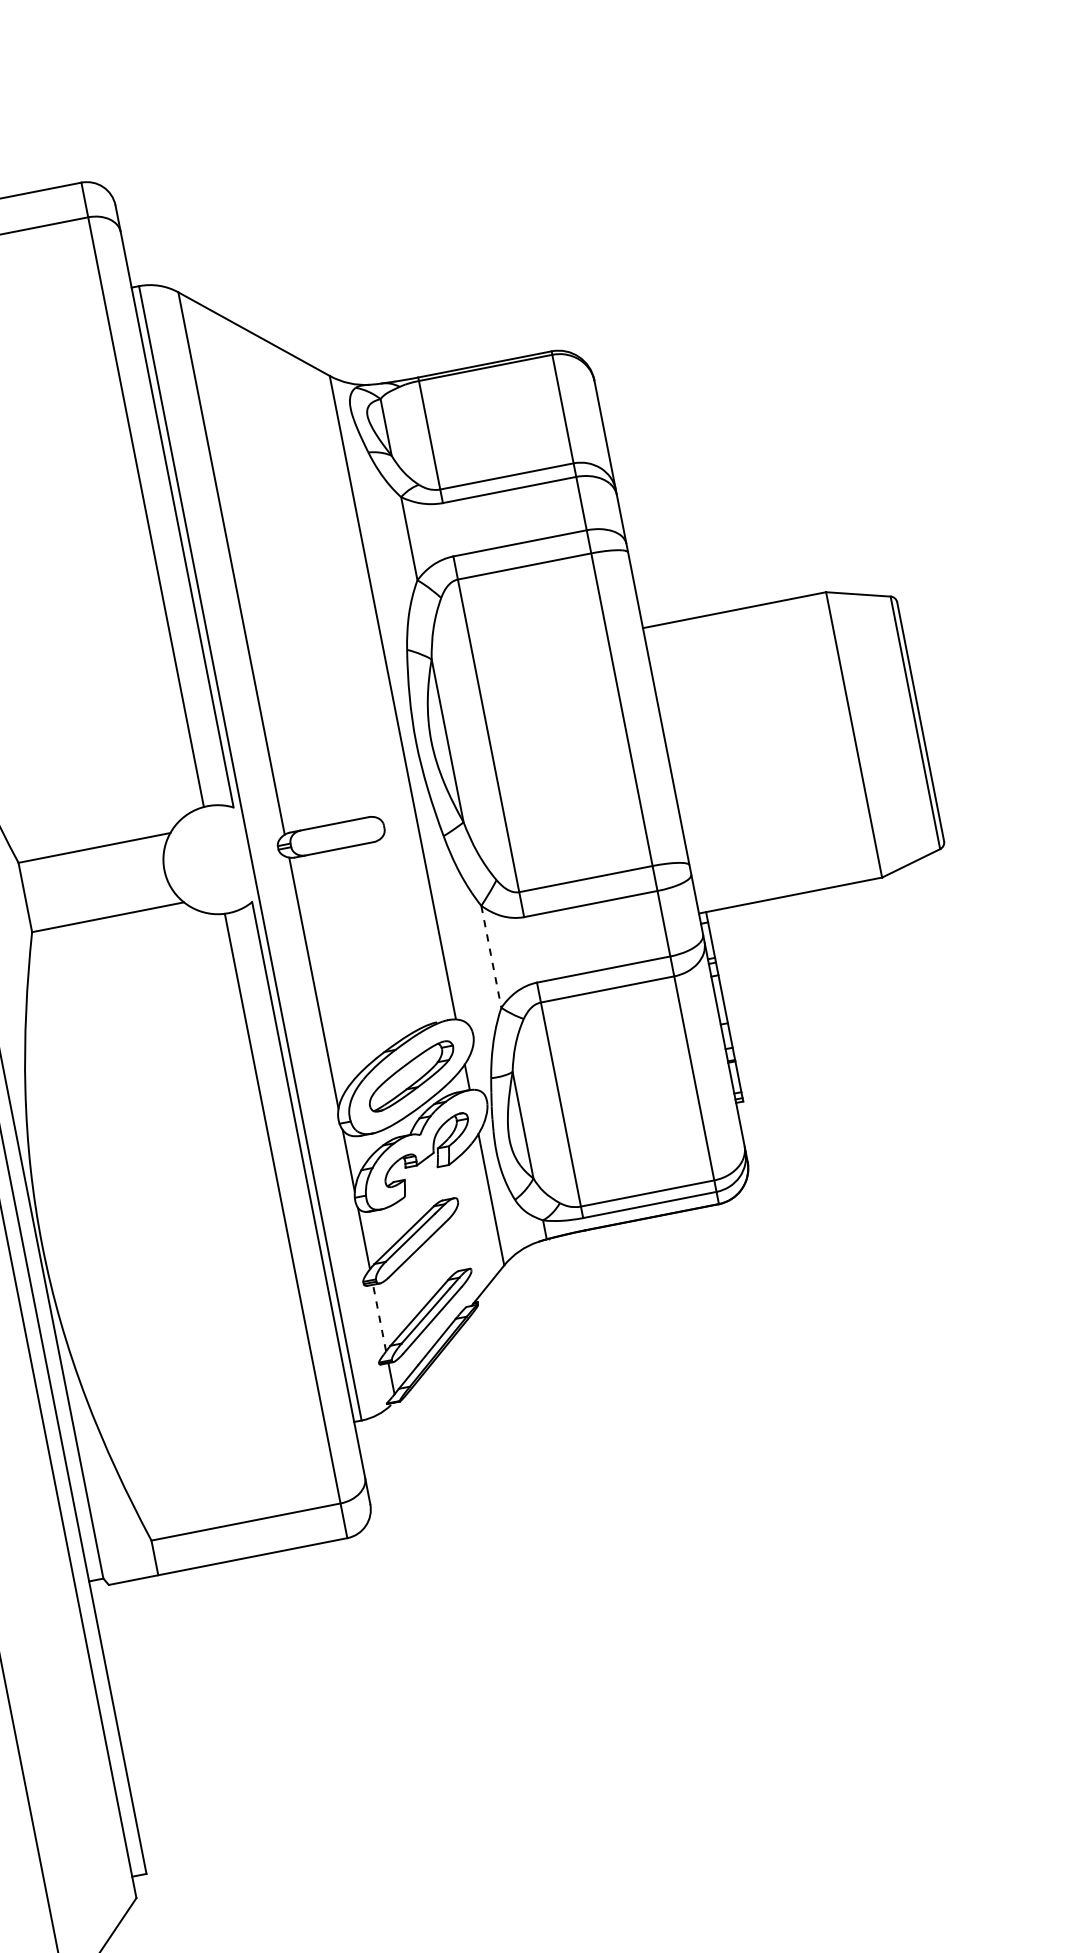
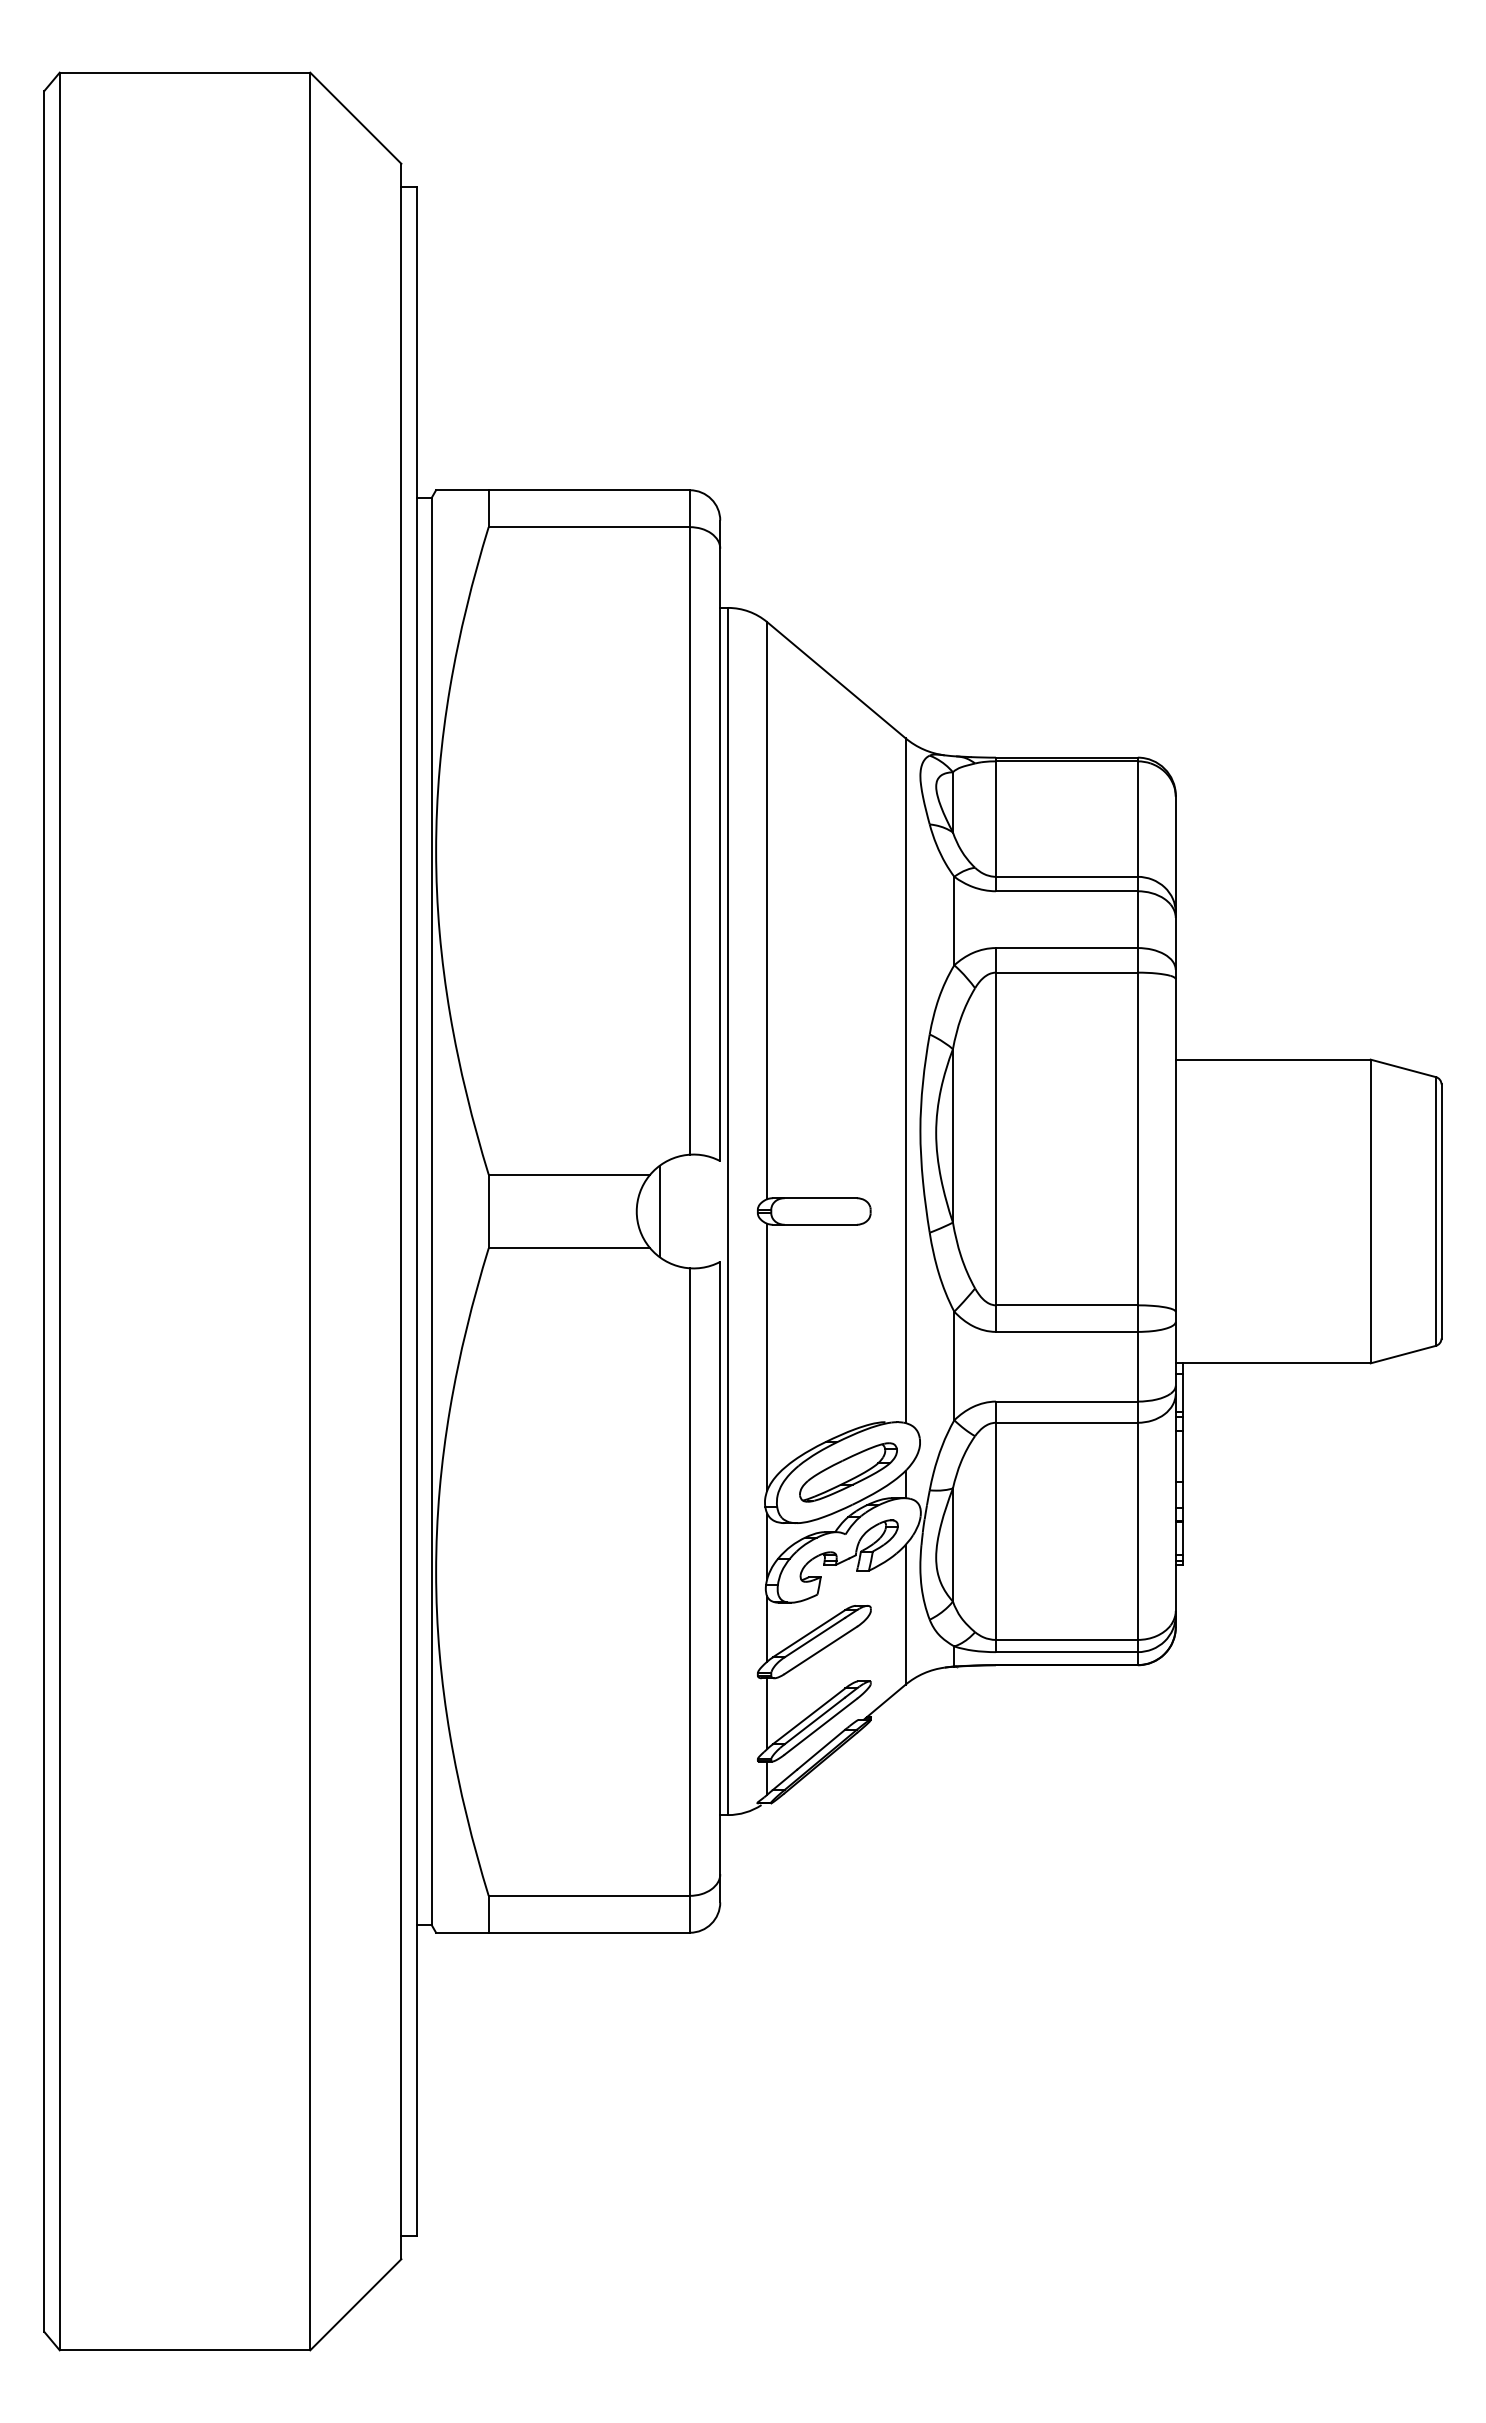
line: (185, 865) -> (659, 1210), added
line: (491, 957) -> (954, 1366), dashed -> solid
line: (379, 1317) -> (767, 1713), dashed -> solid

